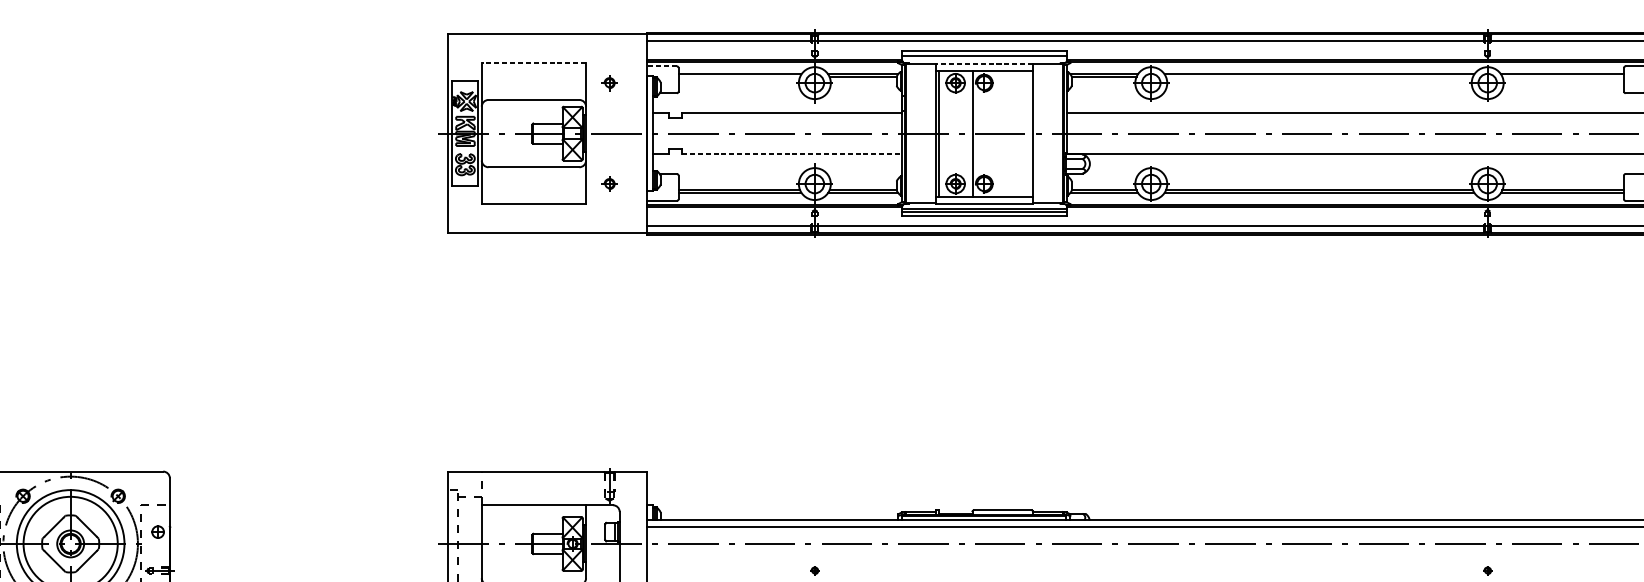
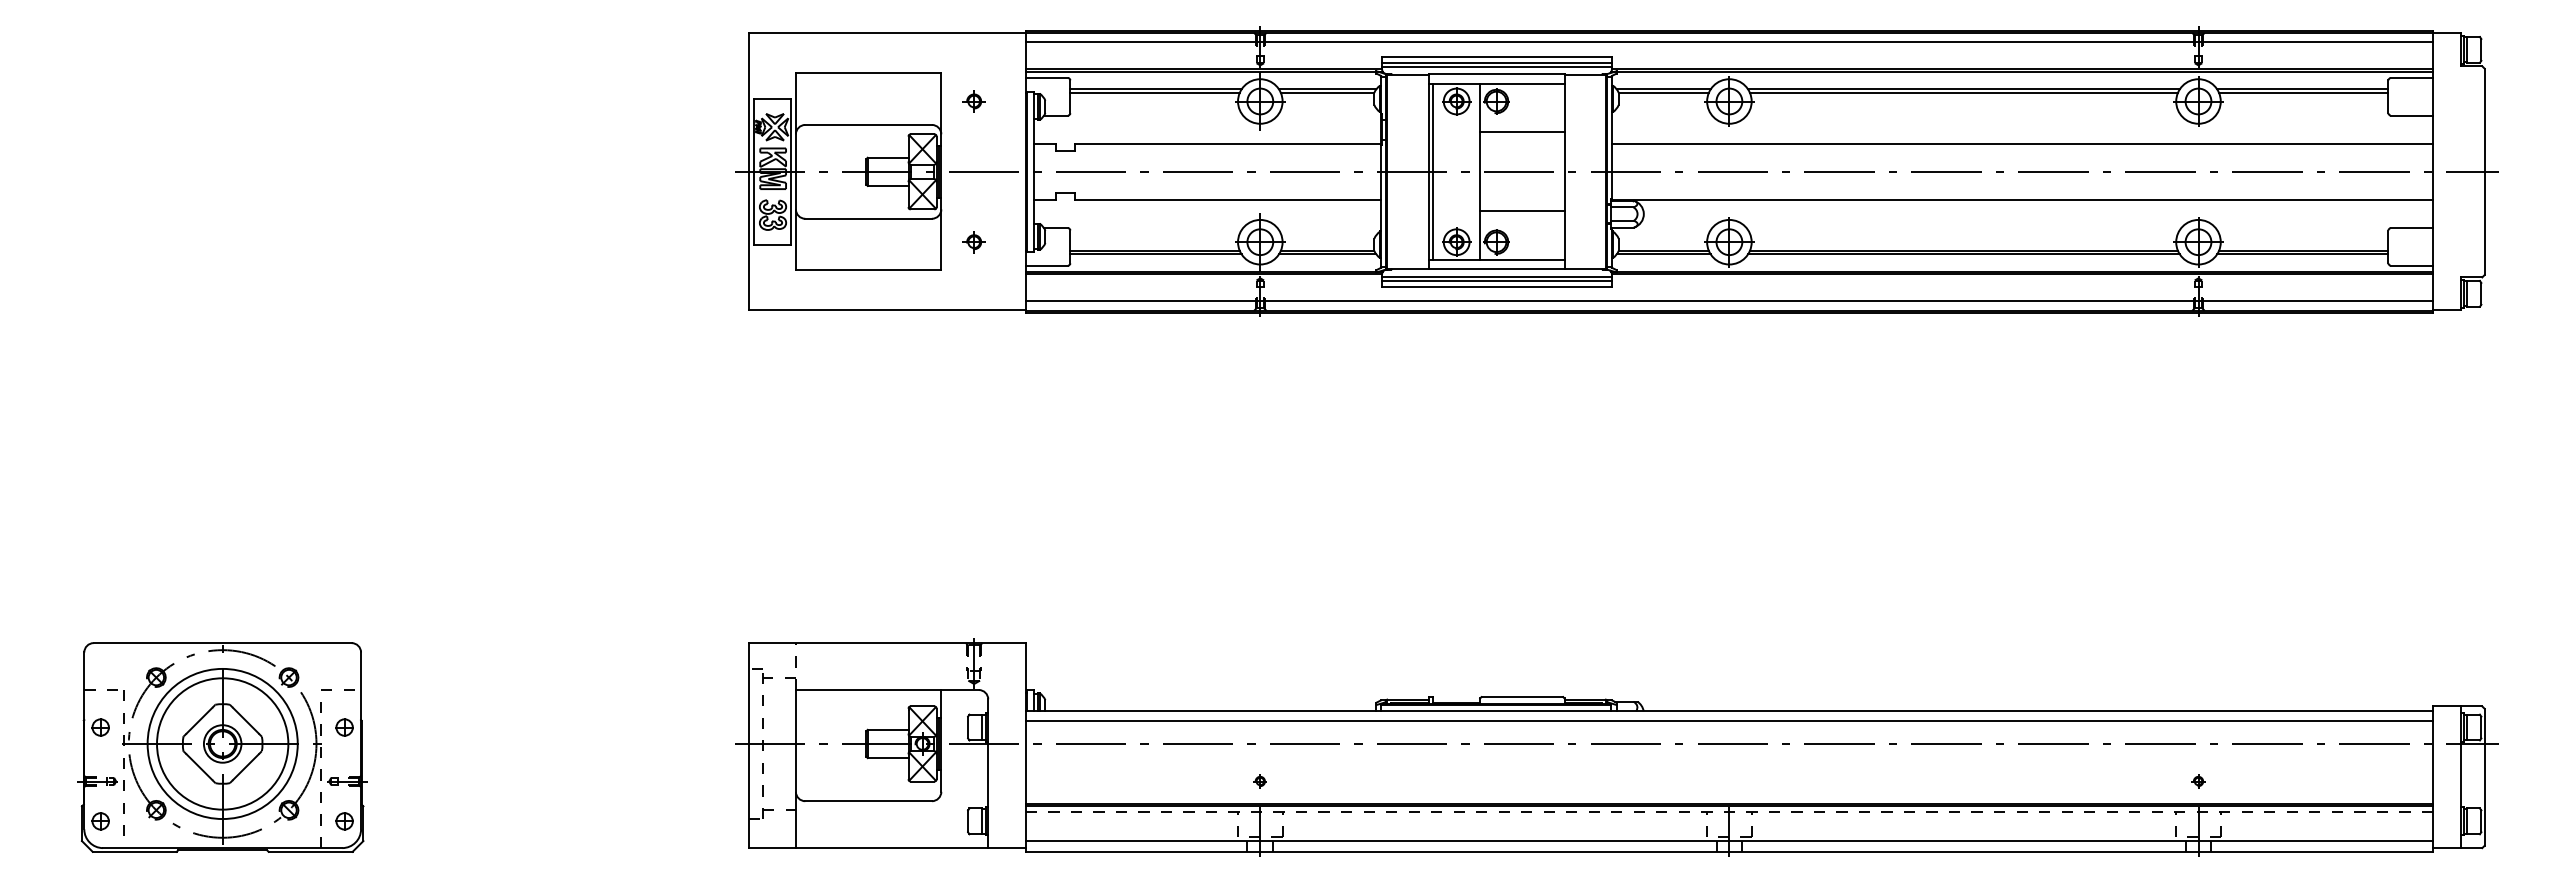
line: (984, 58) -> (1496, 66), added
line: (533, 63) -> (868, 73), dashed -> solid
line: (984, 63) -> (1496, 74), dashed -> solid
line: (661, 66) -> (1046, 78), dashed -> solid
line: (738, 76) -> (1154, 92), added
line: (1319, 76) -> (1963, 92), added
line: (1563, 76) -> (2303, 92), added
line: (1002, 105) -> (1522, 132), added
line: (792, 154) -> (1228, 200), dashed -> solid
line: (1002, 162) -> (1522, 211), added

